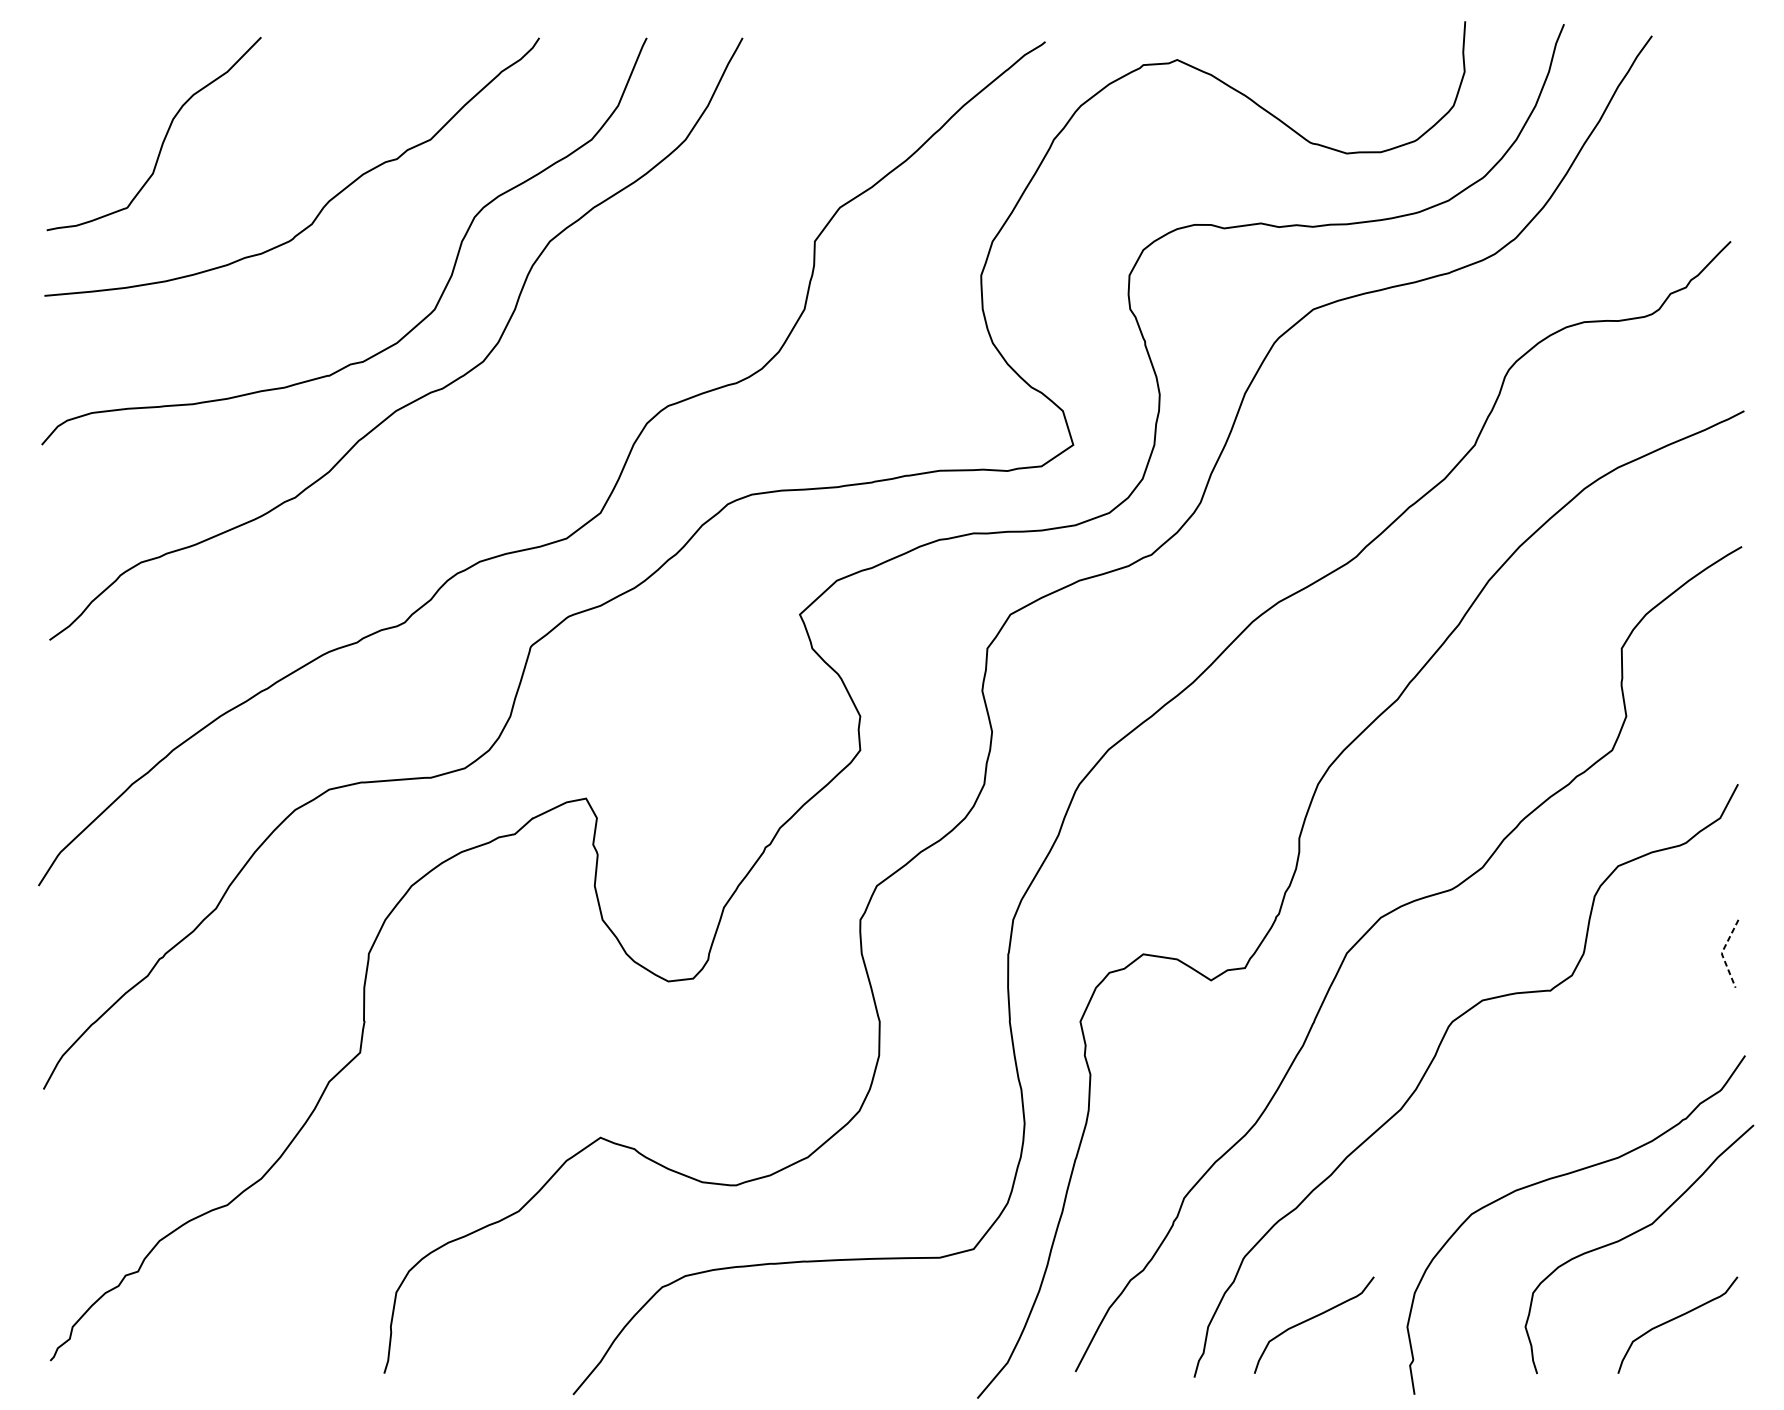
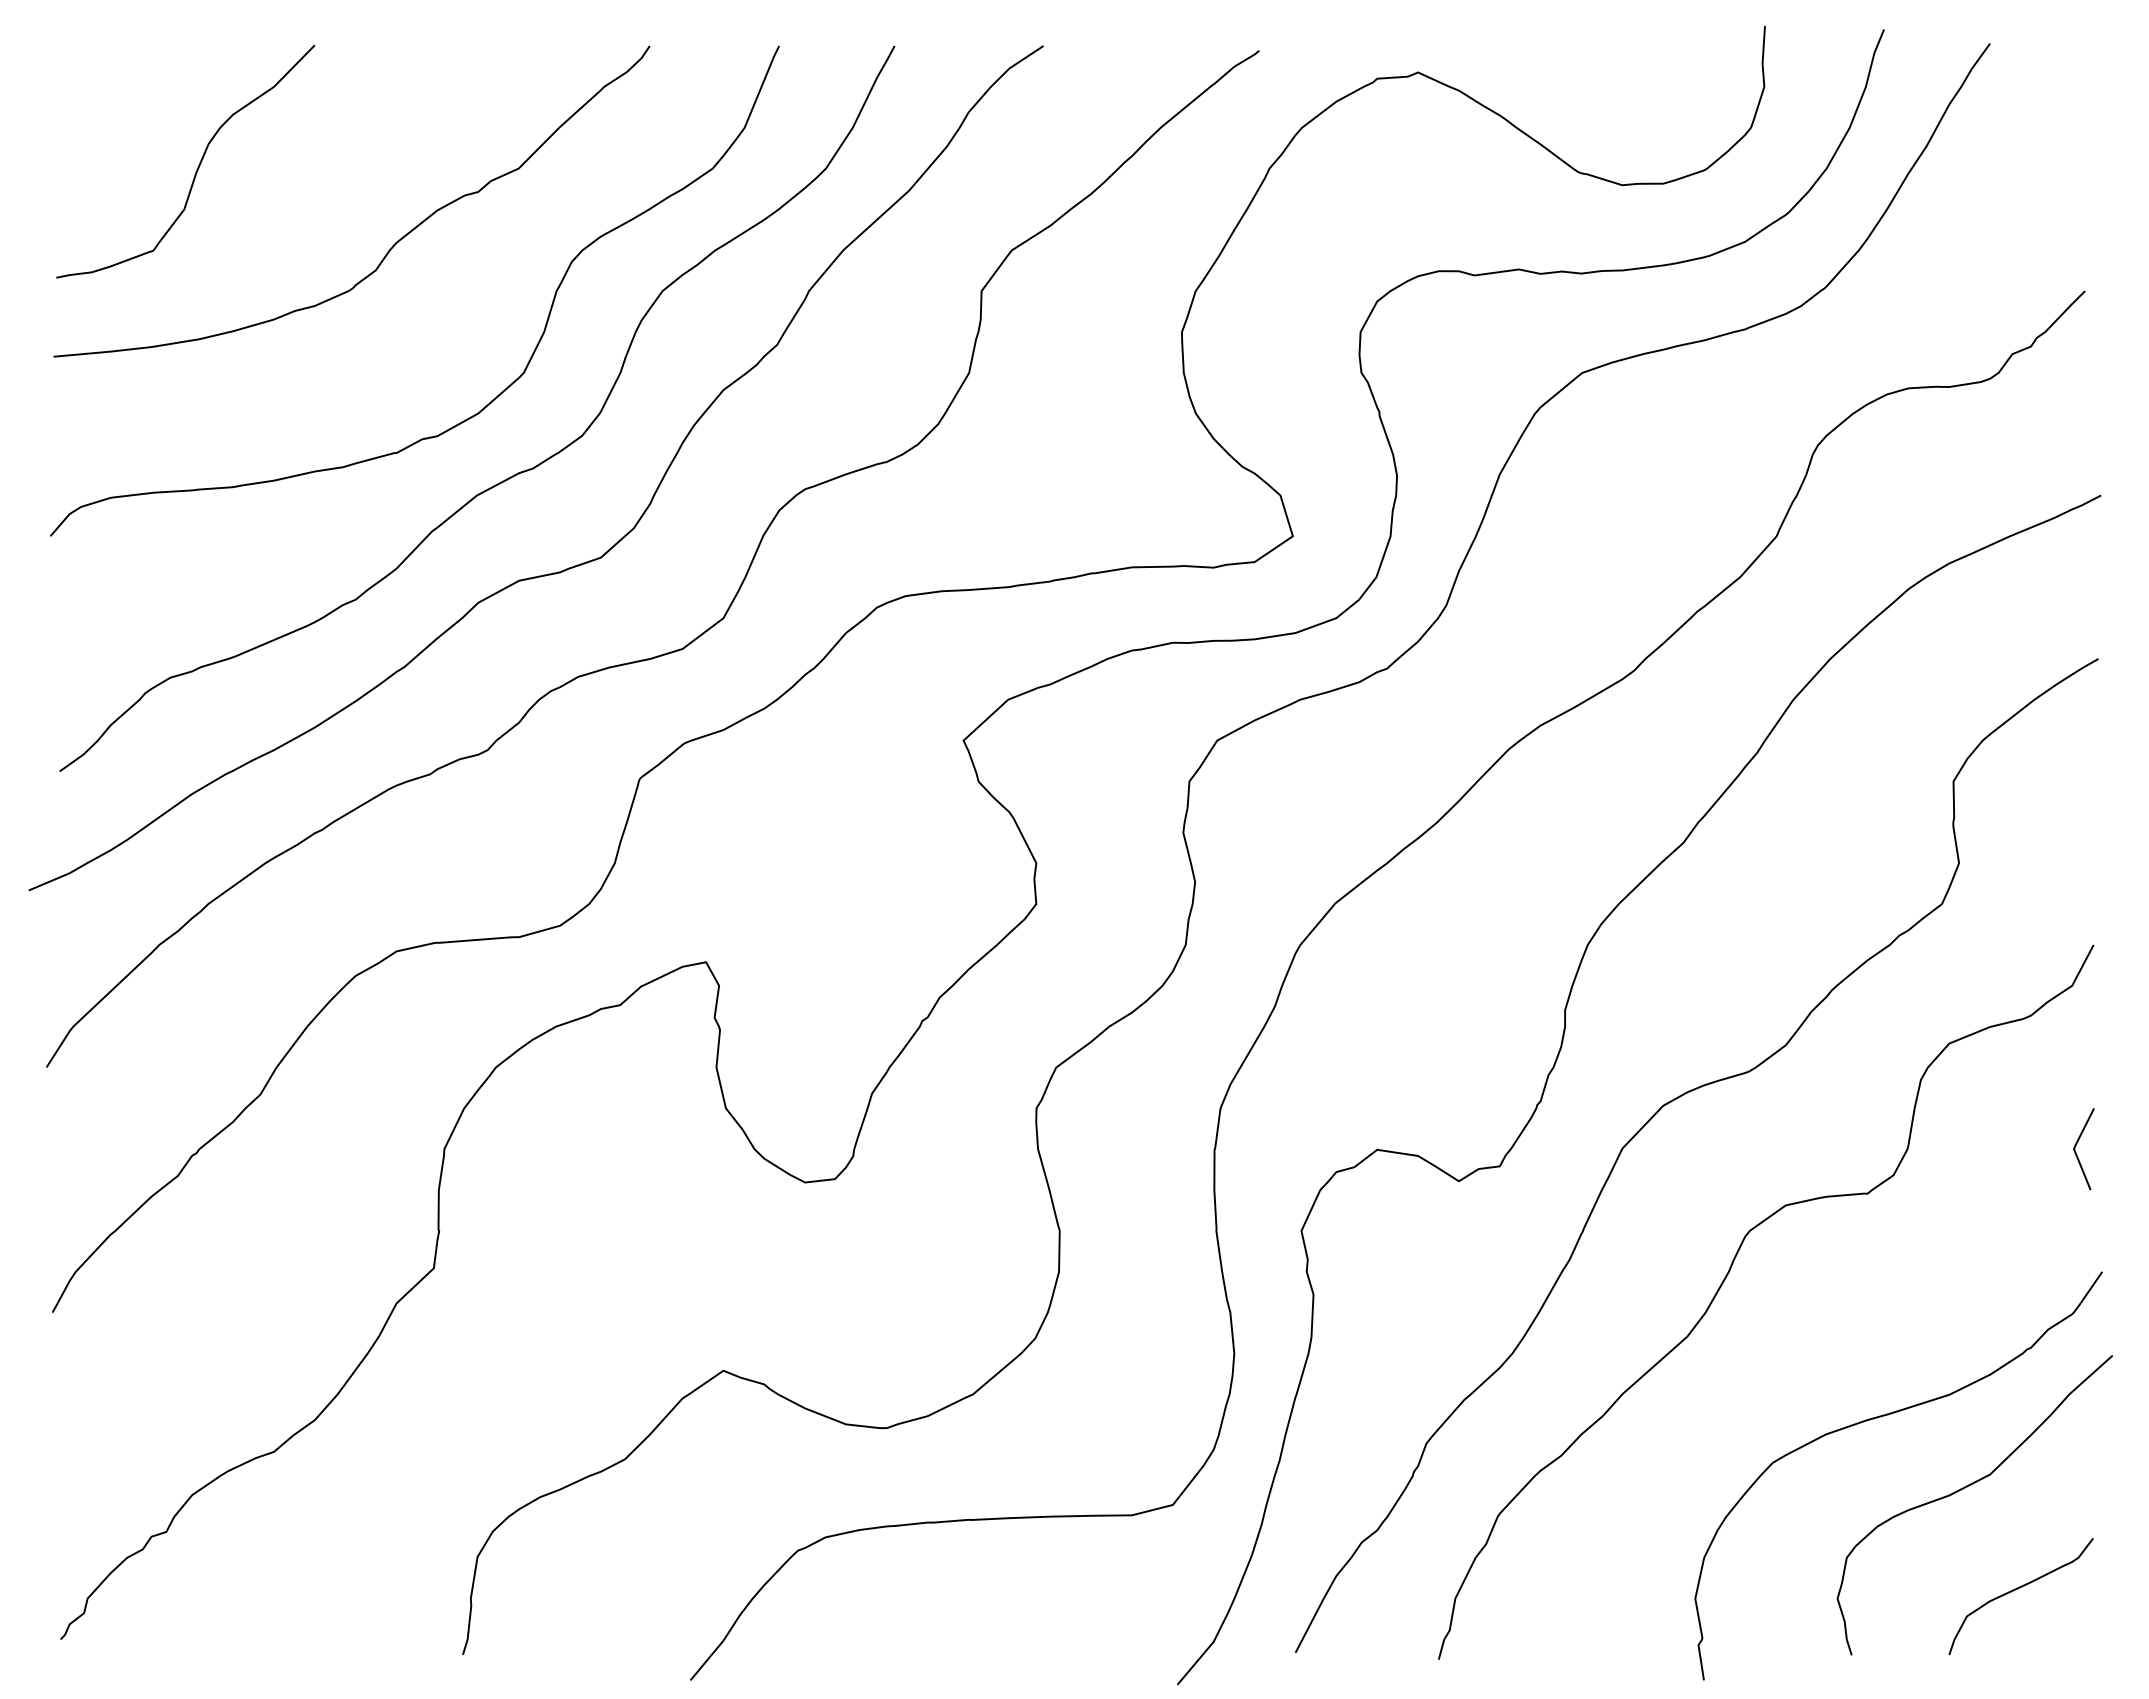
curve: (471, 470) -> (568, 567), added
line: (1722, 954) -> (2074, 1149), dashed -> solid
curve: (1312, 1319) -> (1580, 1589), removed

